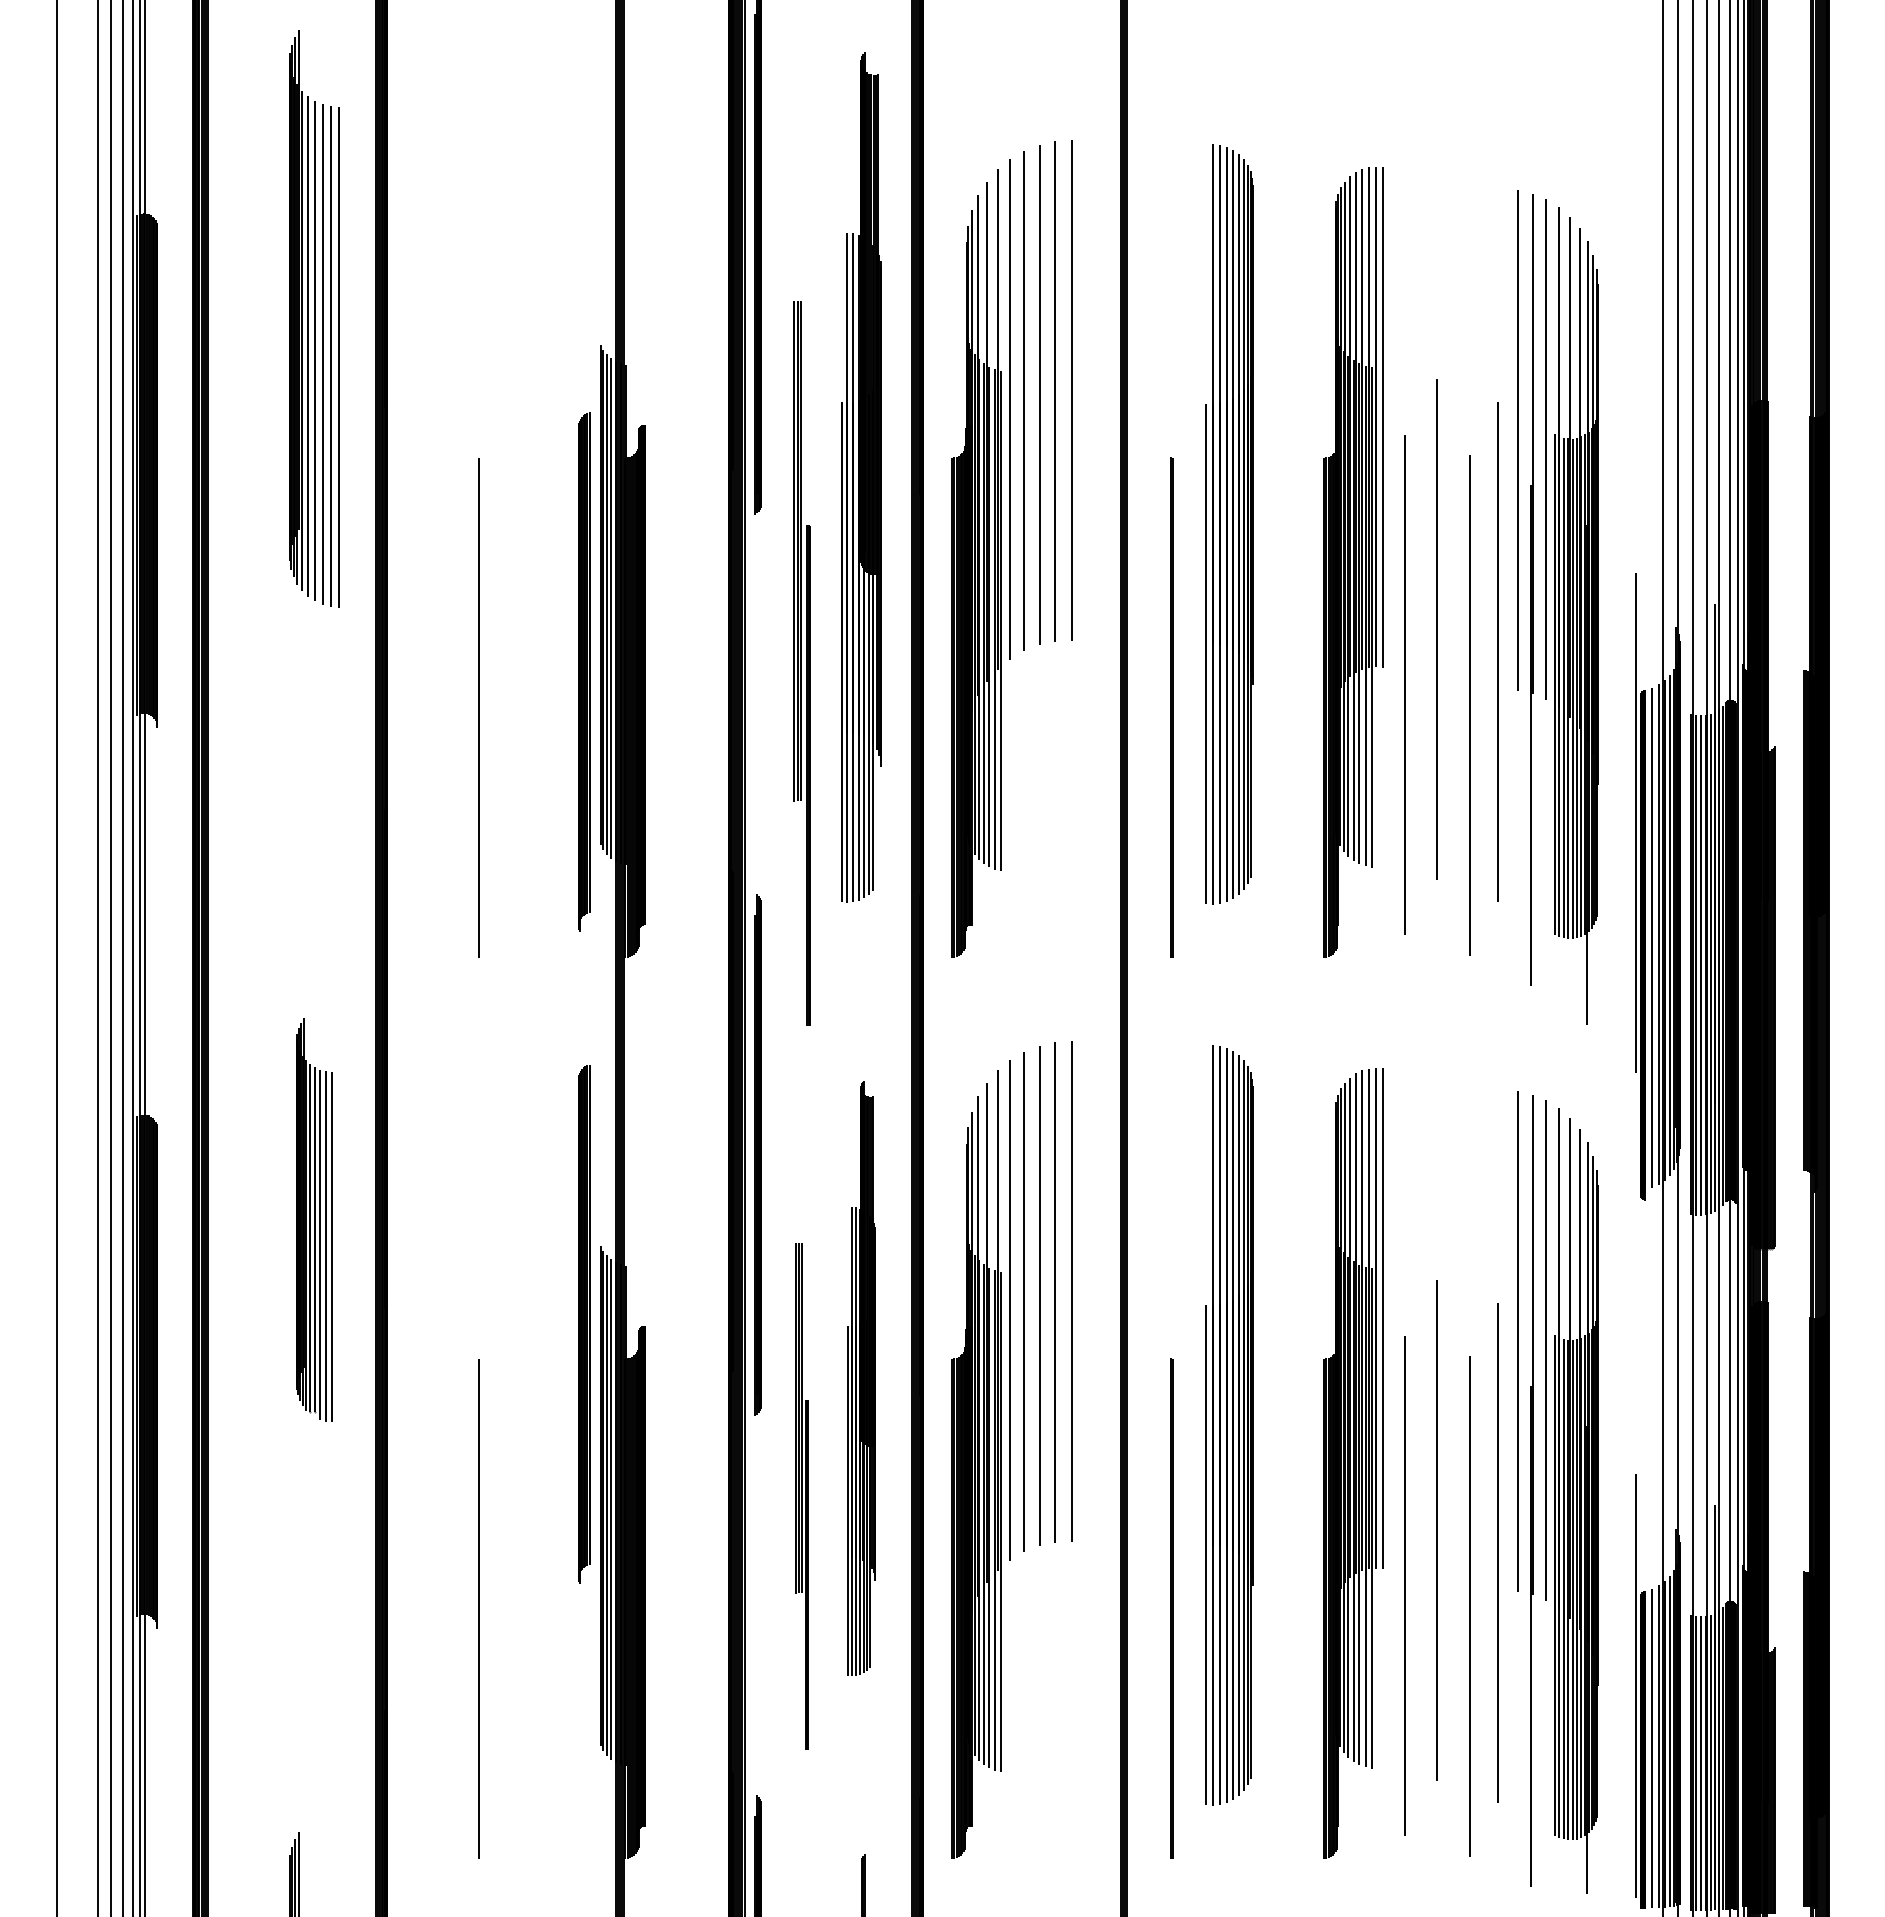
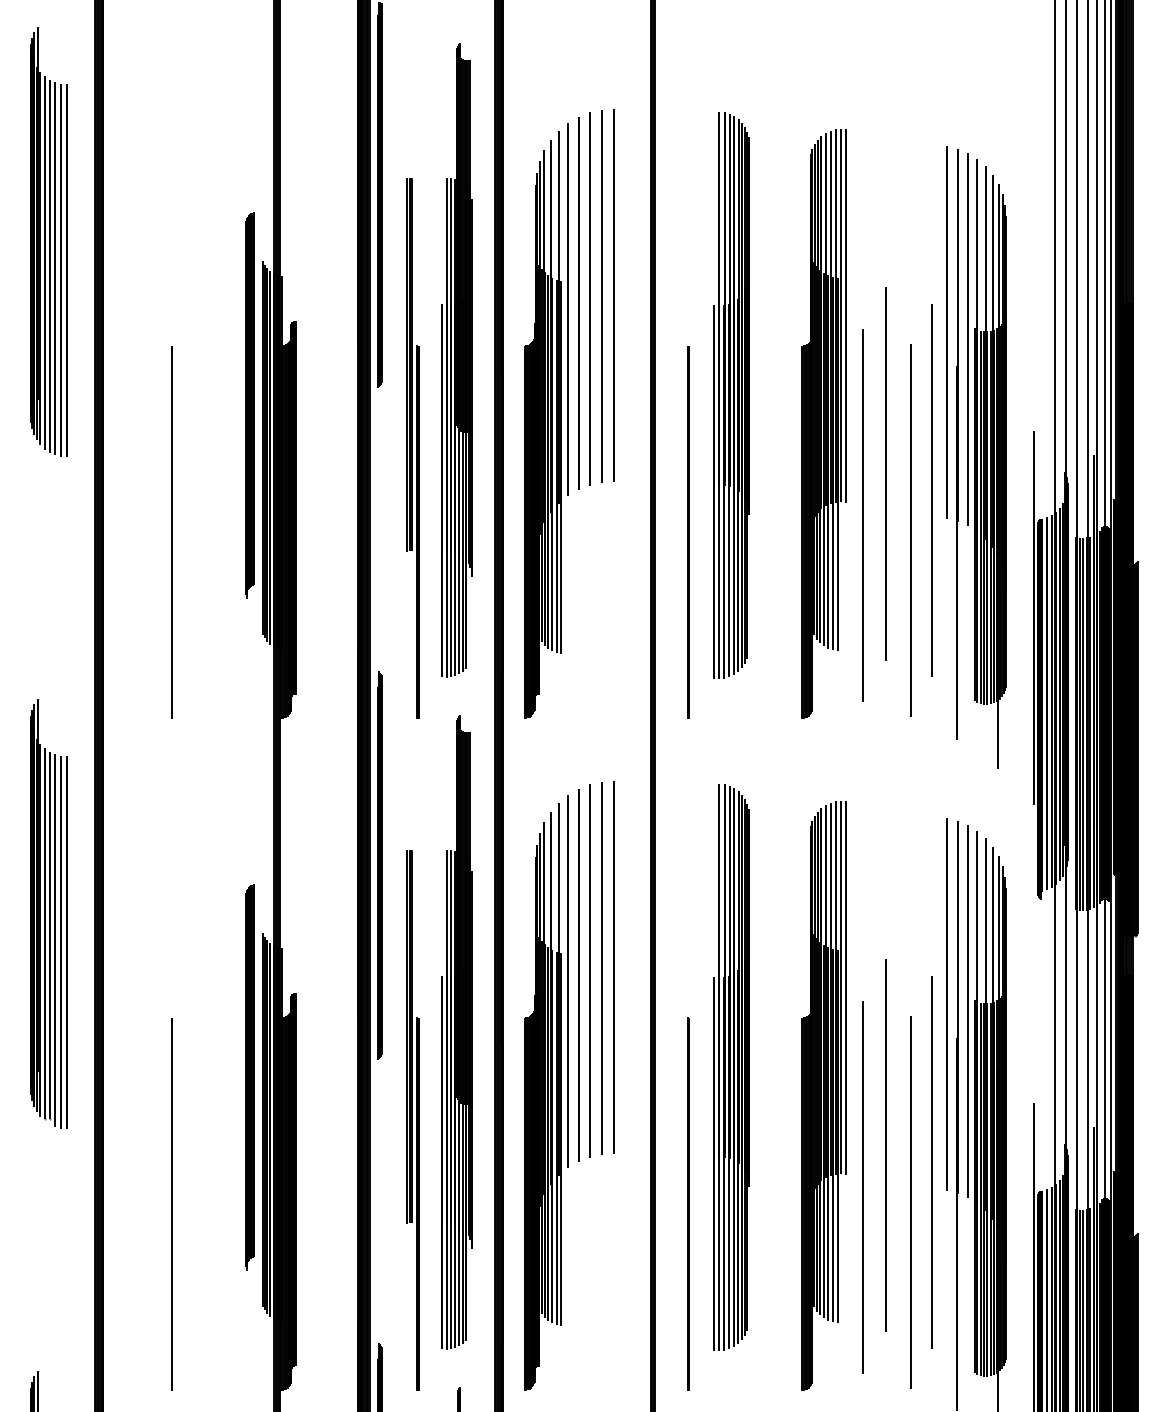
part: (801, 663) -> (412, 448), moved
part: (584, 671) -> (250, 405), moved
part: (314, 1219) -> (49, 913), size x1.43
part: (584, 1324) -> (250, 1077), moved
part: (861, 1378) -> (457, 1032), size x1.43
part: (801, 1496) -> (412, 1120), size x1.43

